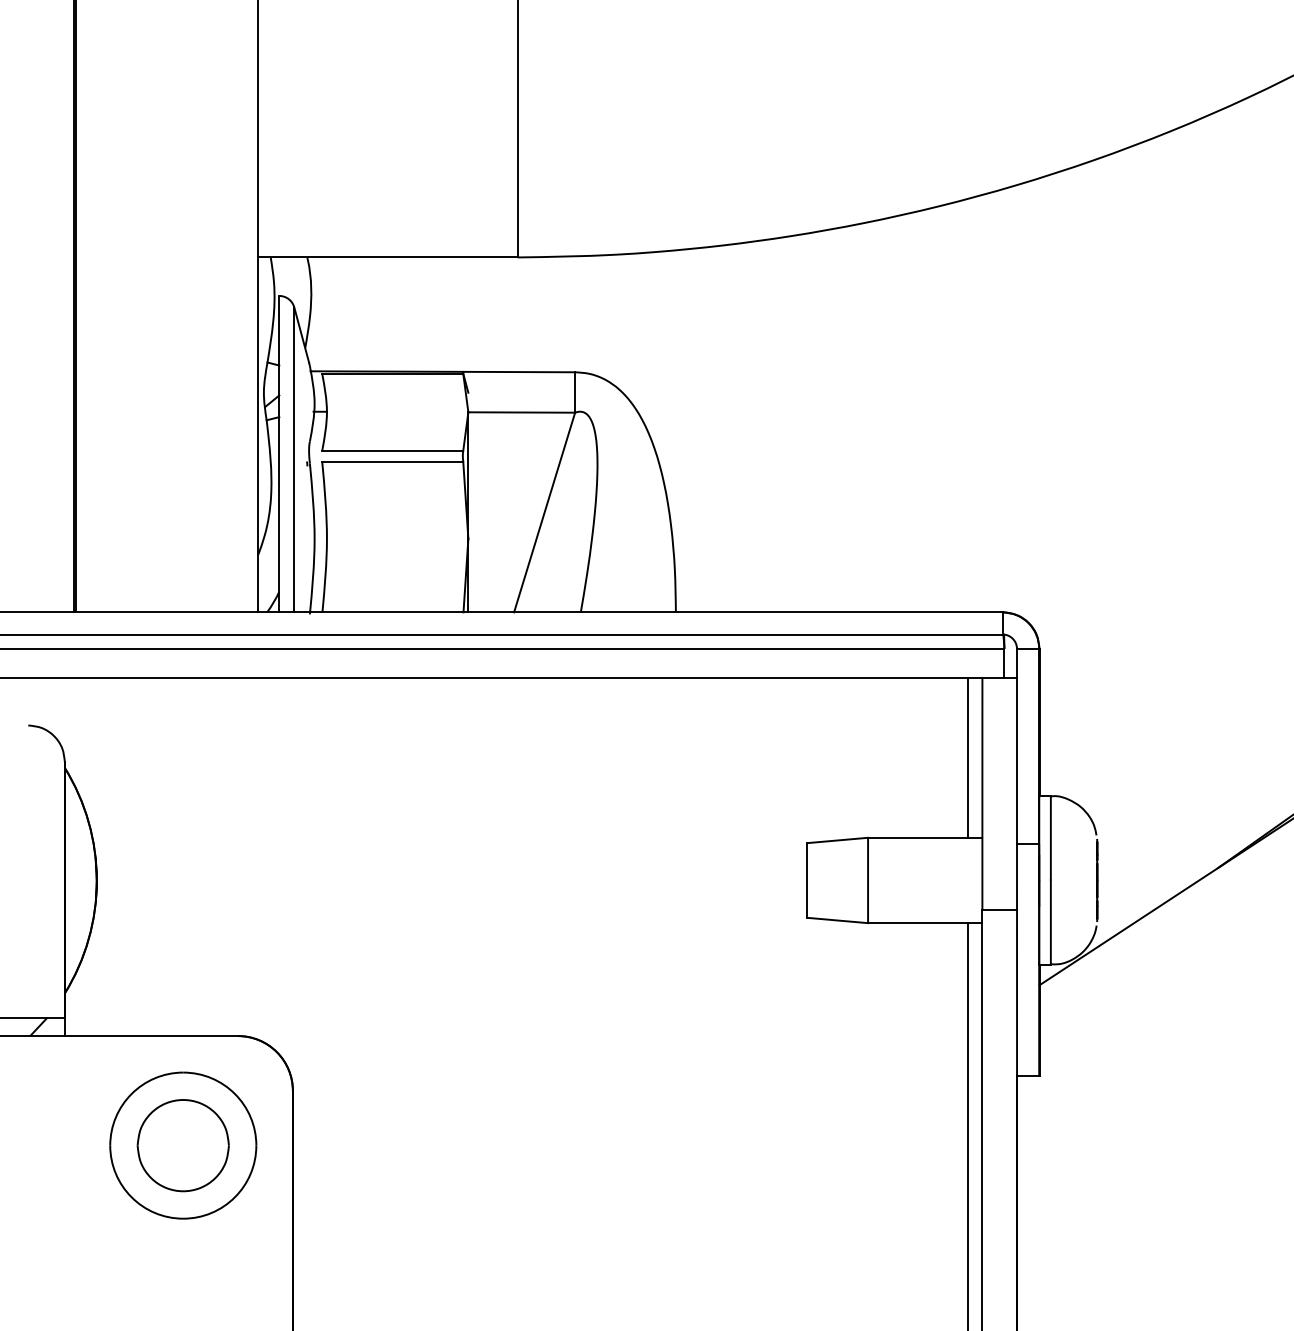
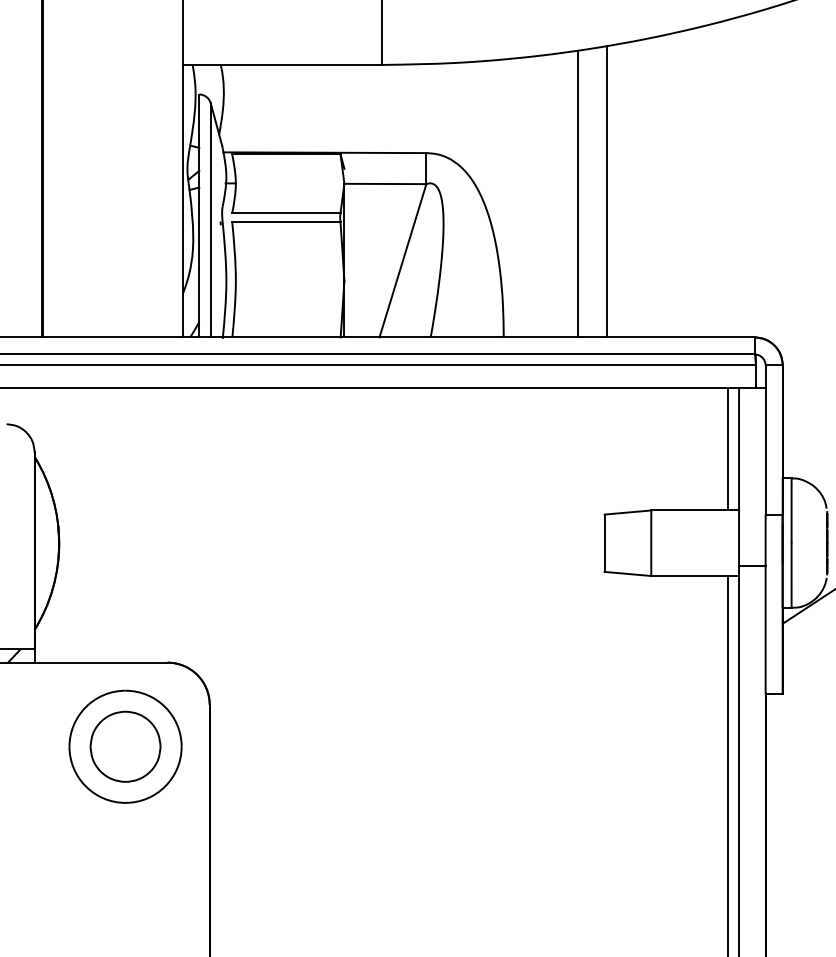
line: (810, 422) -> (607, 191), added
line: (772, 425) -> (577, 193), added

